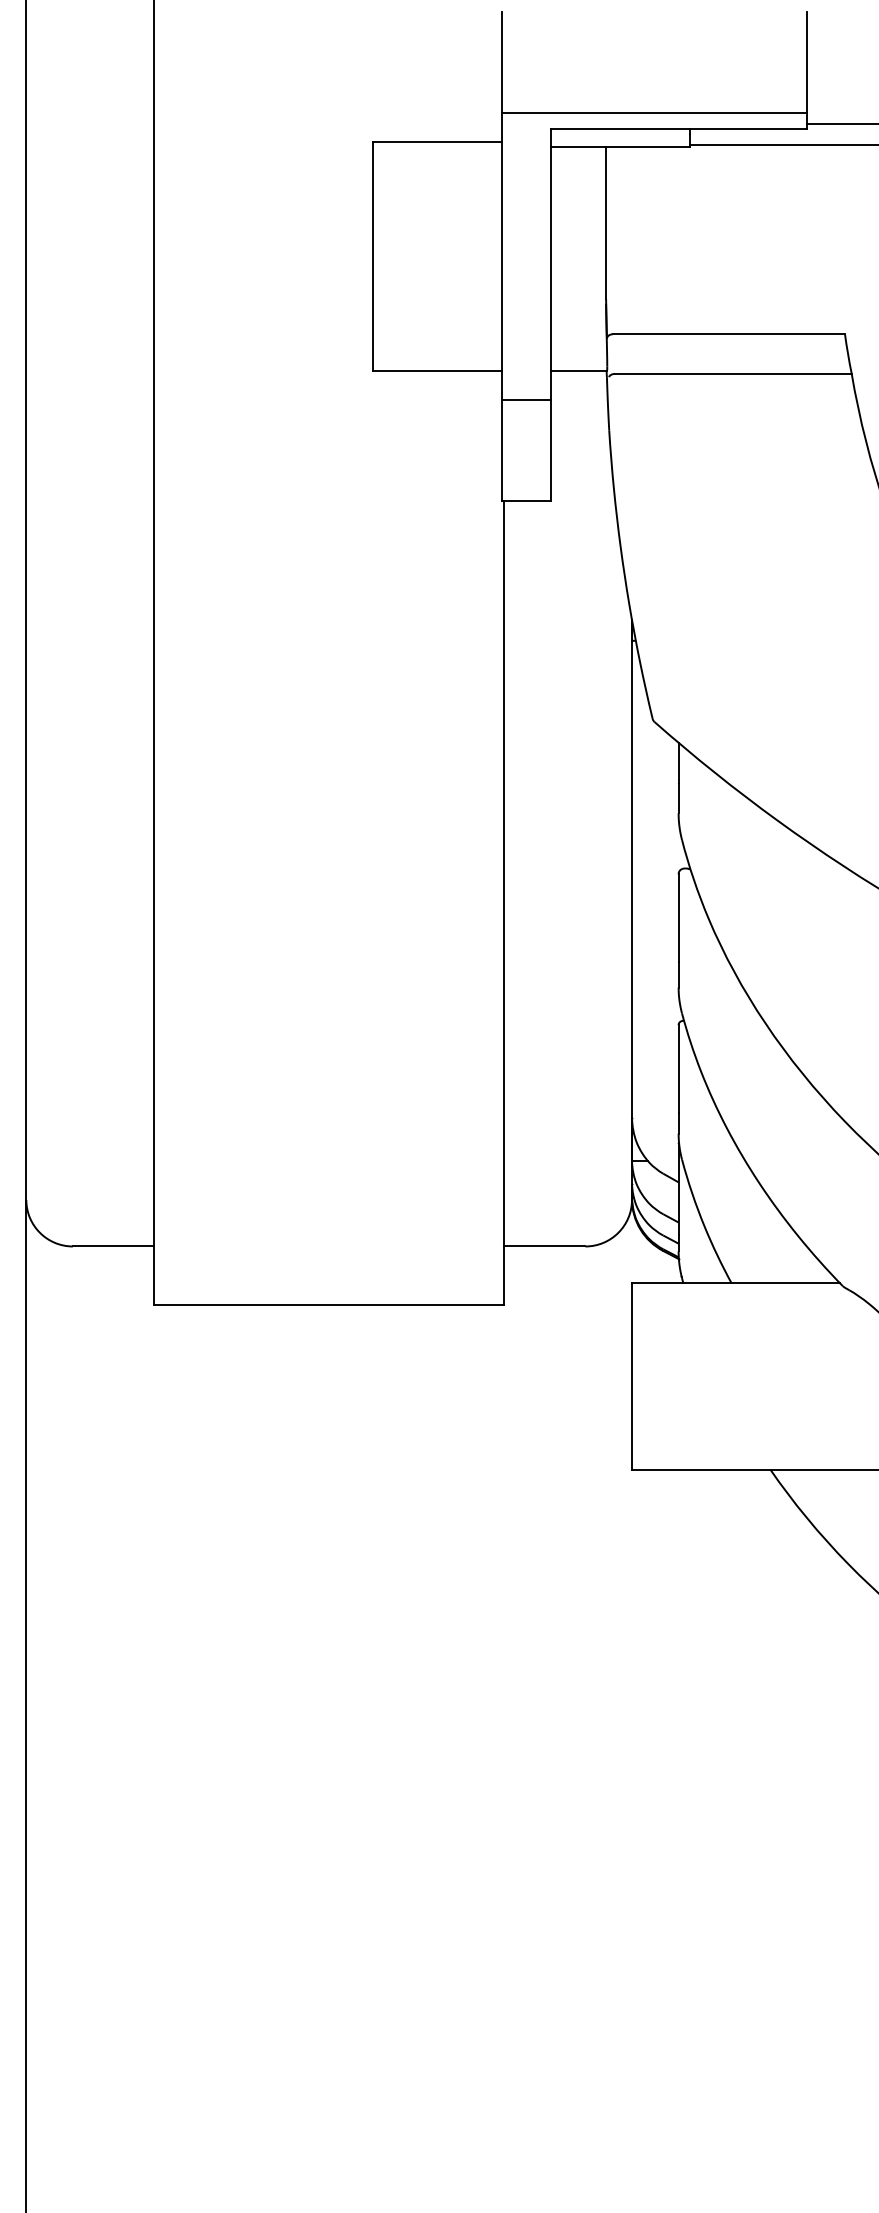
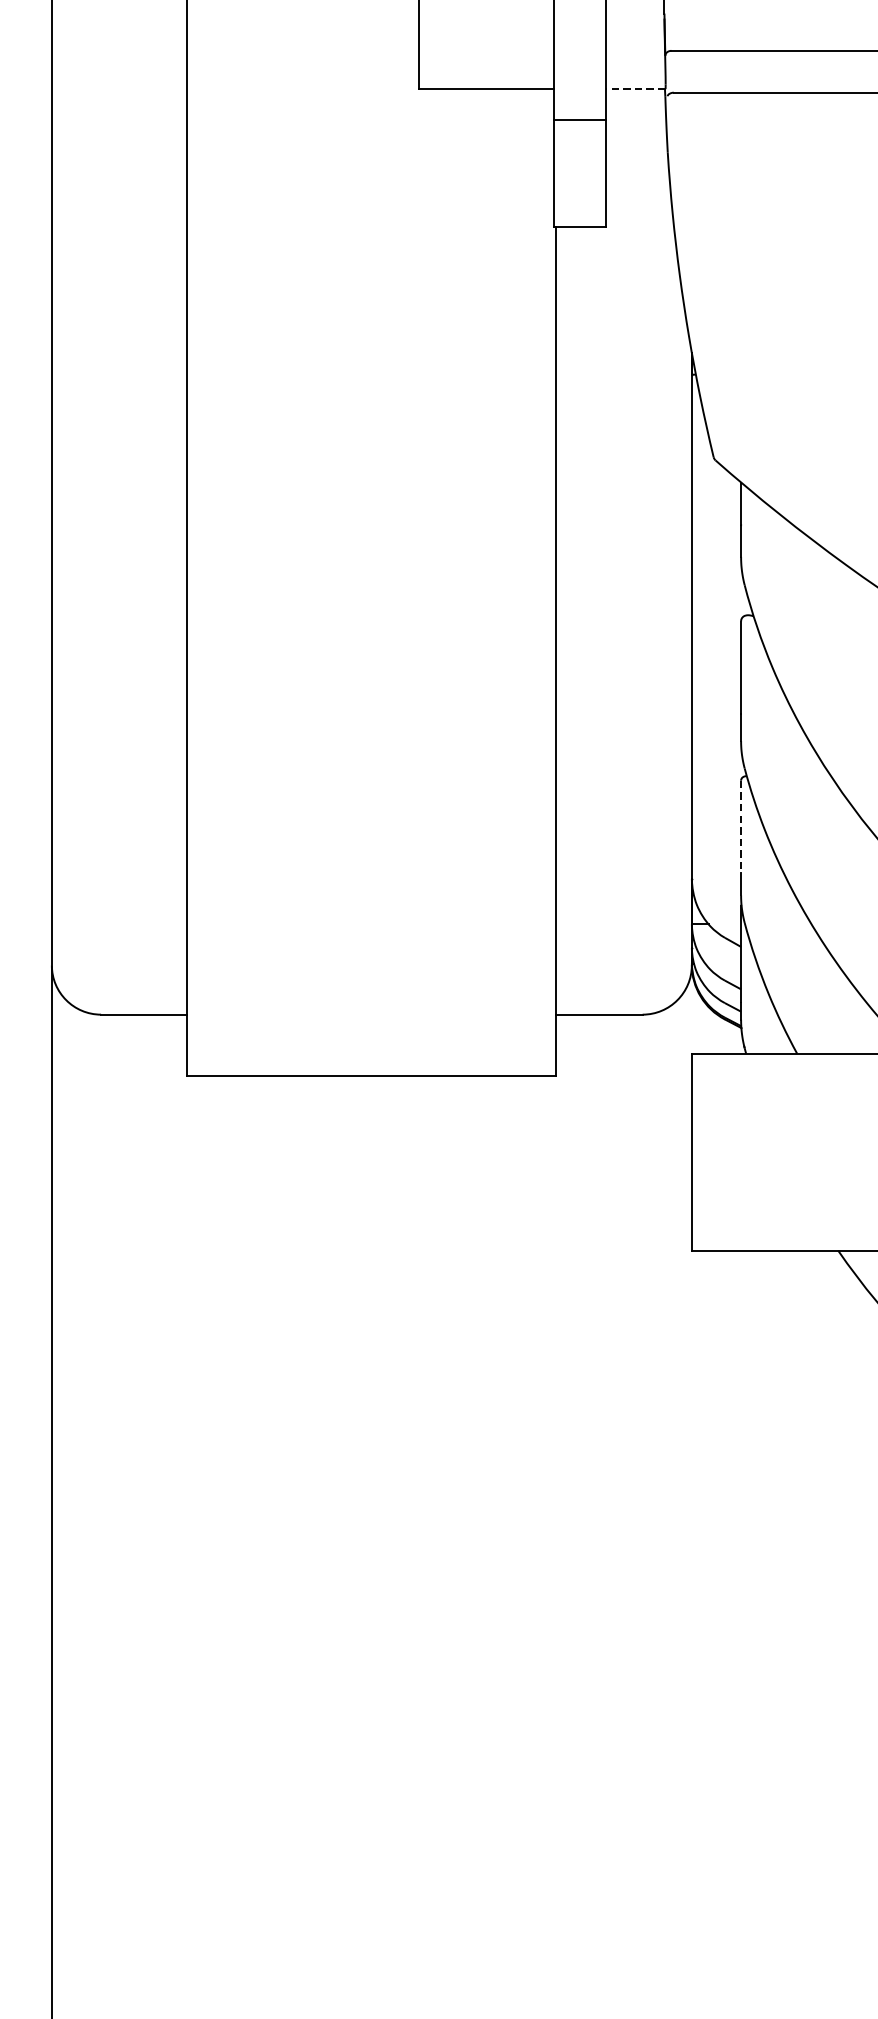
line: (578, 370) -> (635, 89), solid -> dashed
line: (678, 1068) -> (740, 826), solid -> dashed

